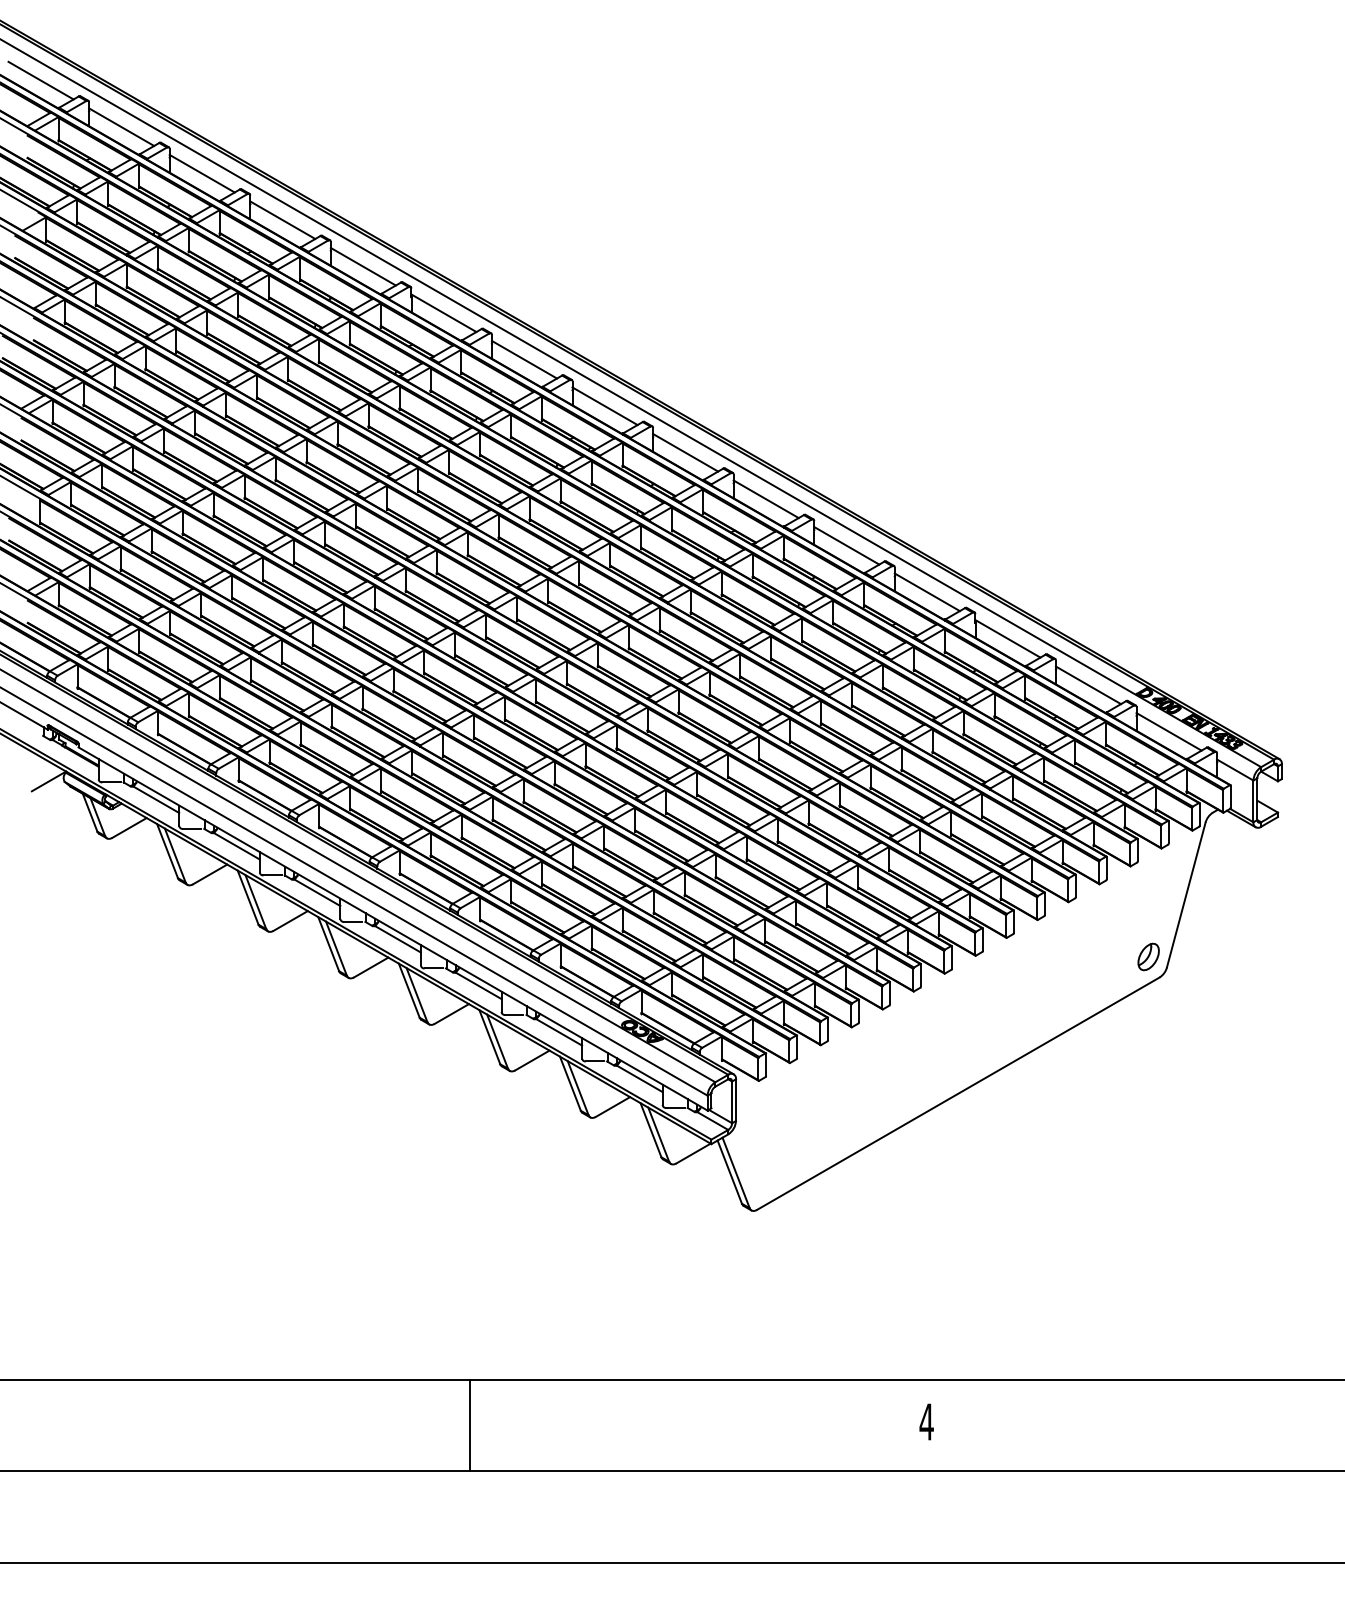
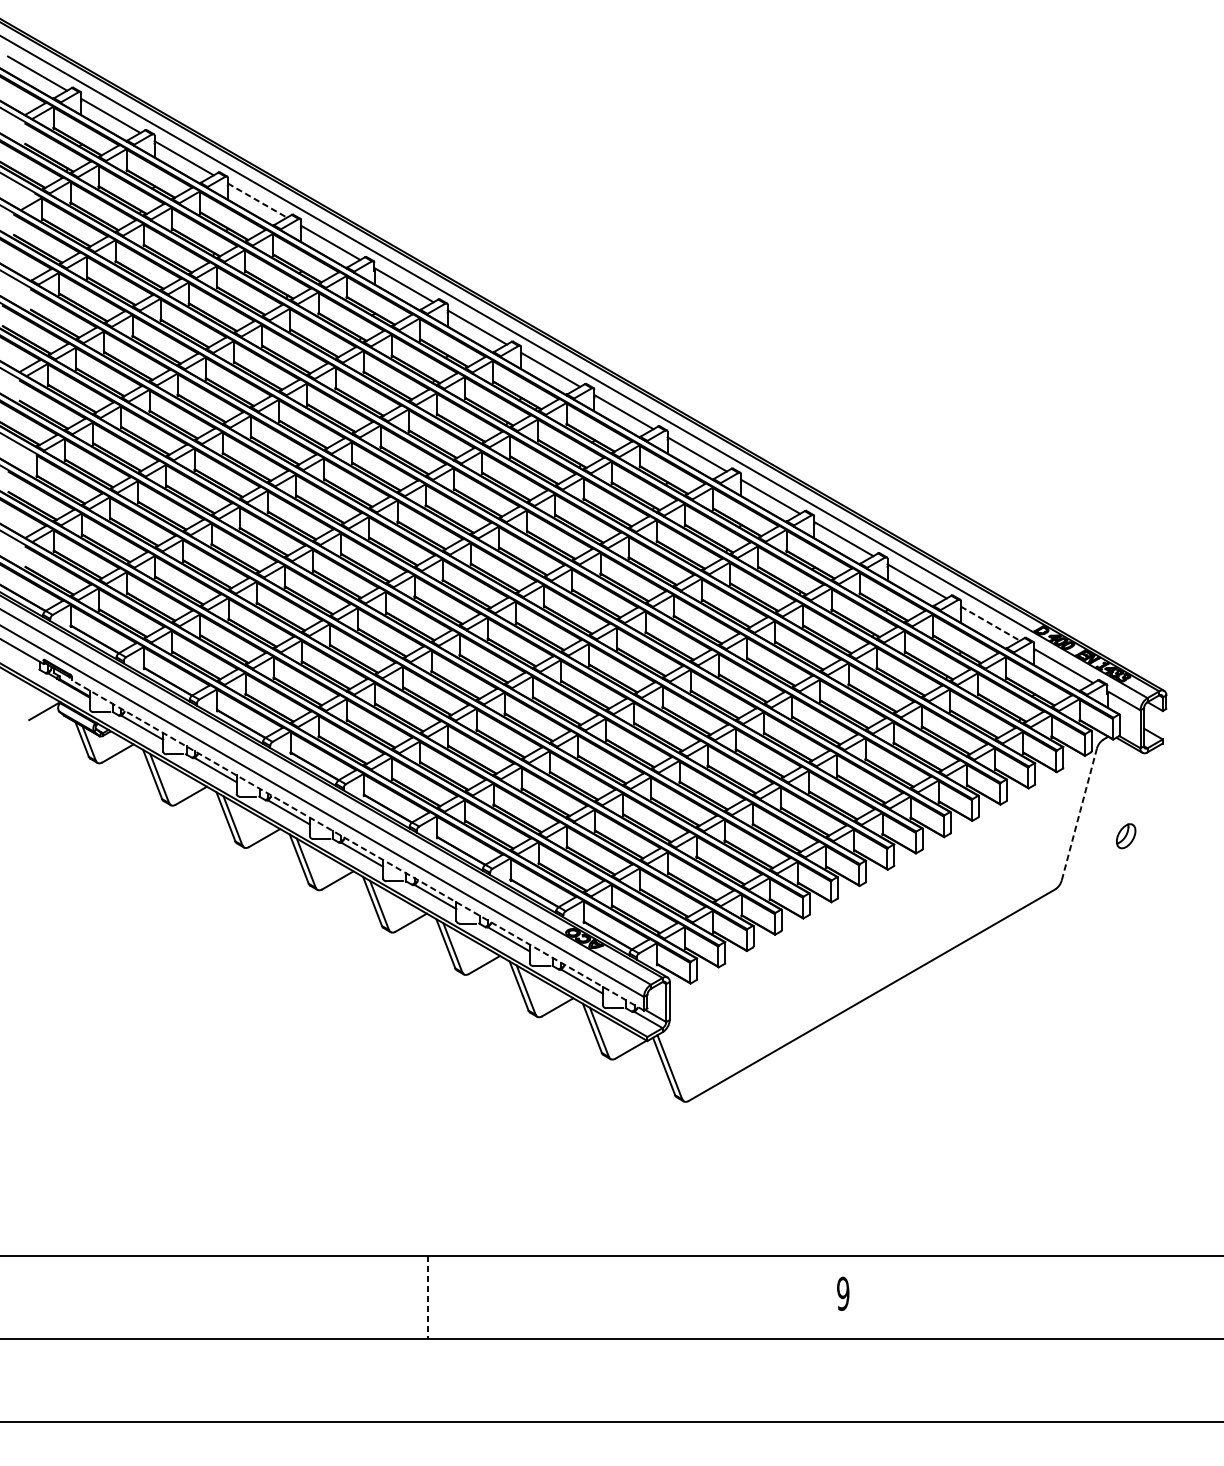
line: (282, 220) -> (257, 200), solid -> dashed
line: (1088, 685) -> (990, 623), solid -> dashed
line: (1186, 895) -> (1079, 814), solid -> dashed
line: (392, 928) -> (357, 844), solid -> dashed
part: (1148, 956) -> (1125, 835), moved
text: (926, 1421) -> (843, 1293), 4 -> 9
line: (470, 1425) -> (428, 1297), solid -> dashed

